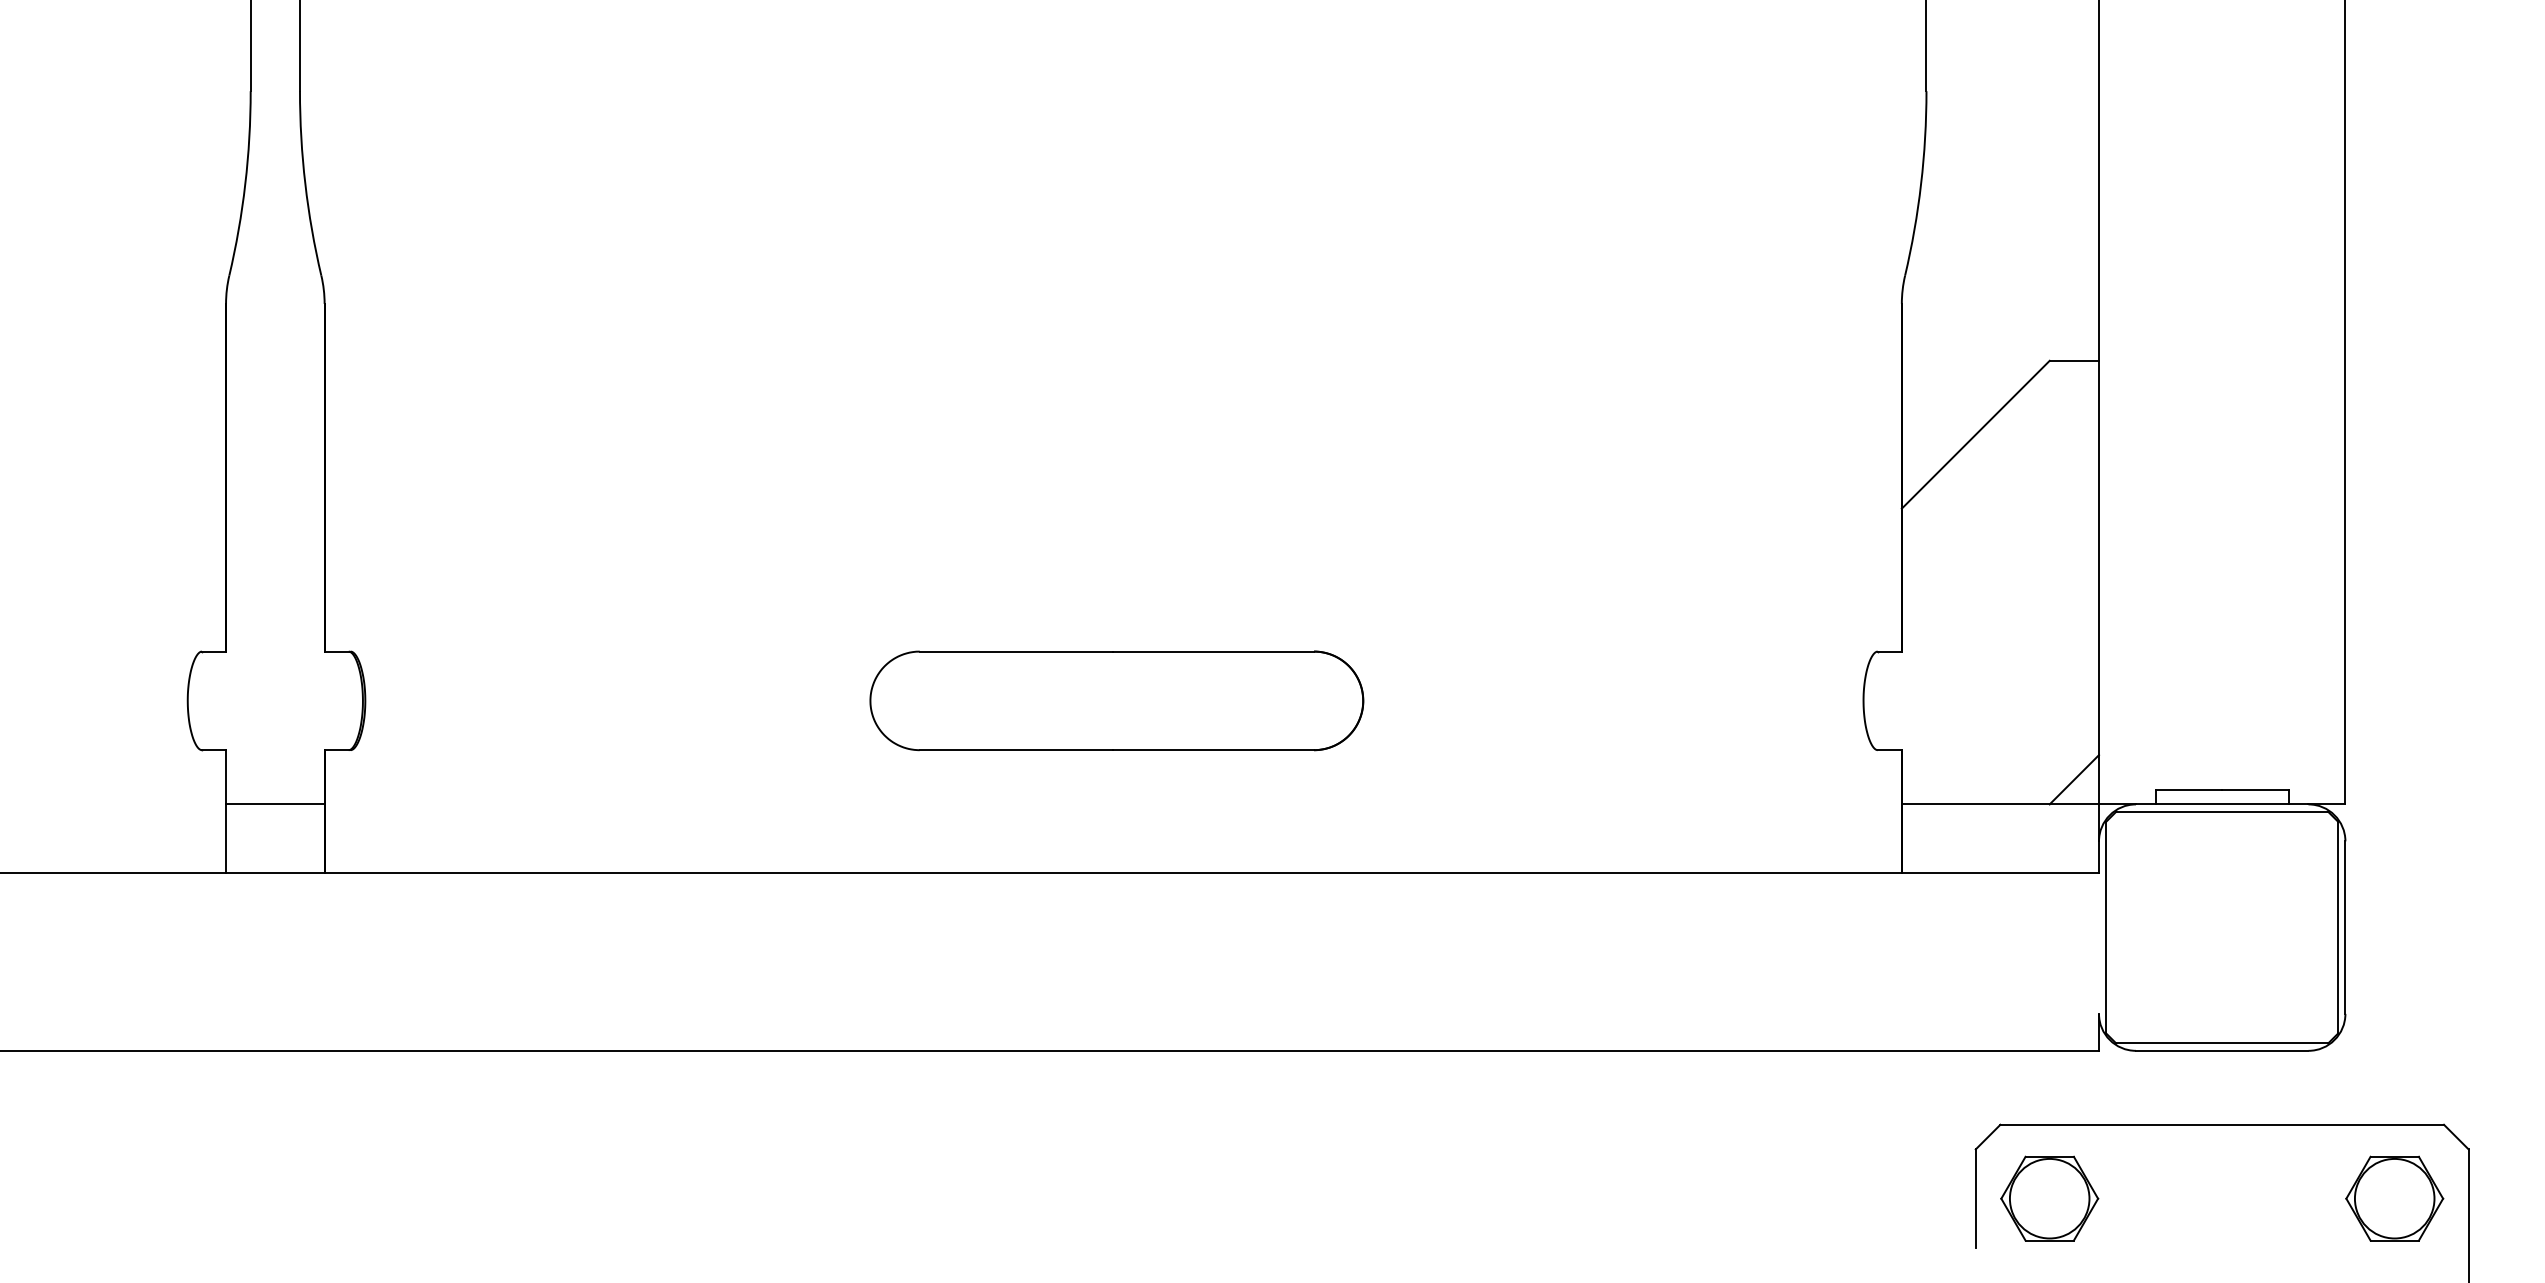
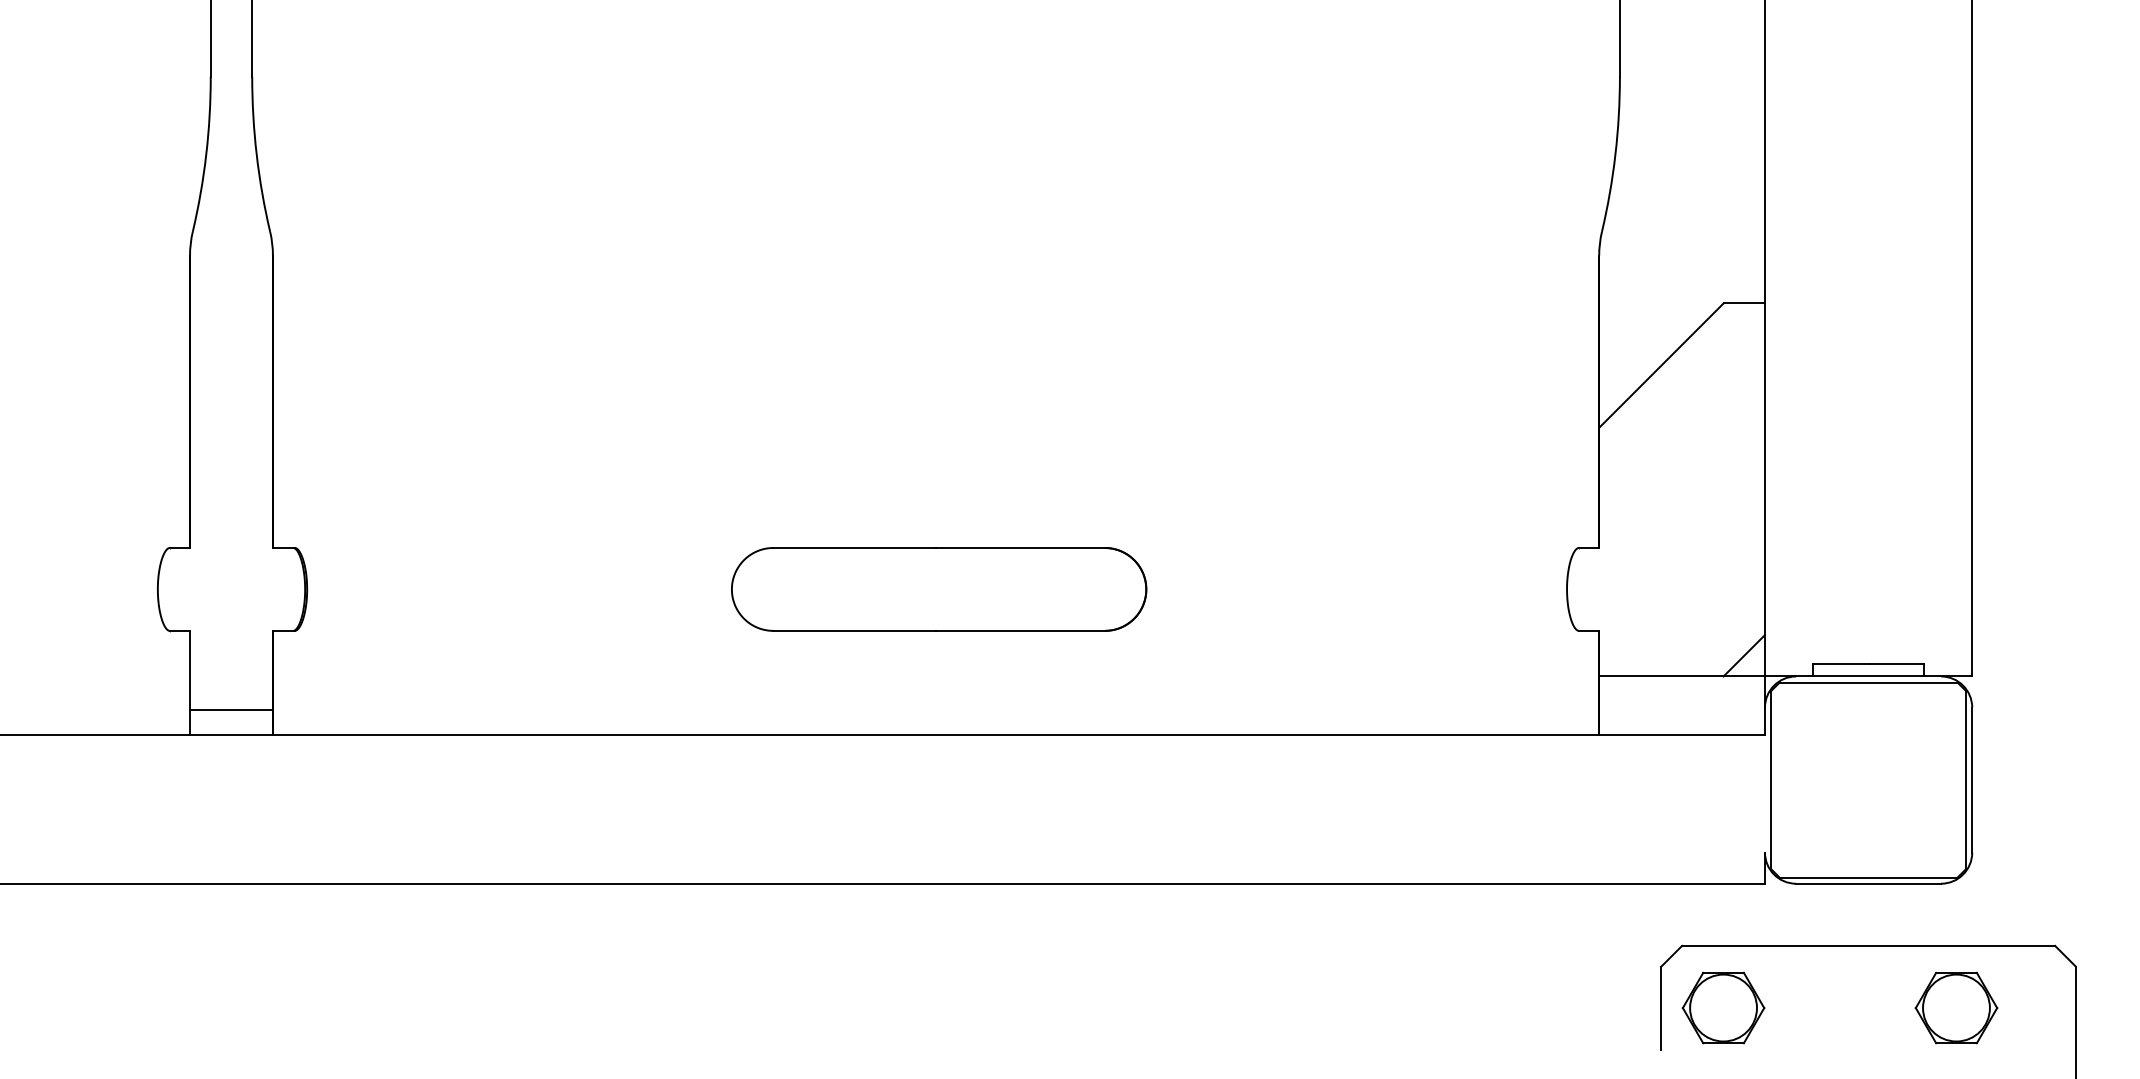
line: (275, 804) -> (231, 710), moved
part: (2394, 1198) -> (1956, 1007), moved

